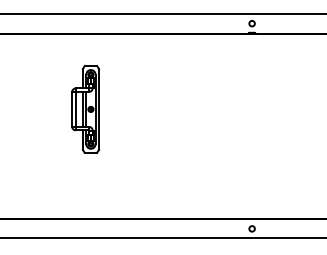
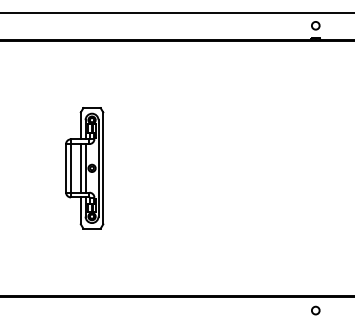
part: (85, 108) -> (84, 167), moved

